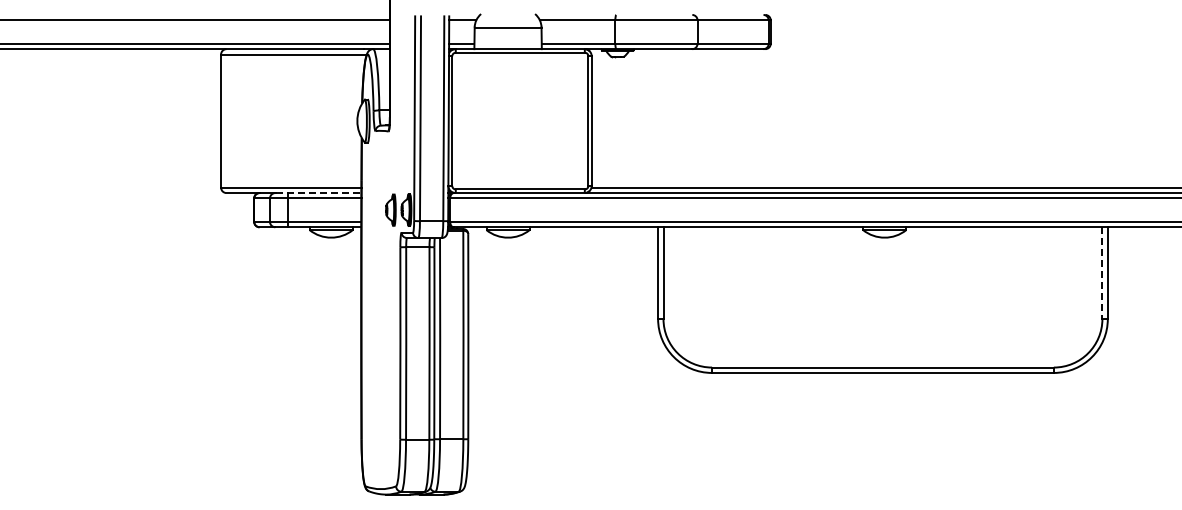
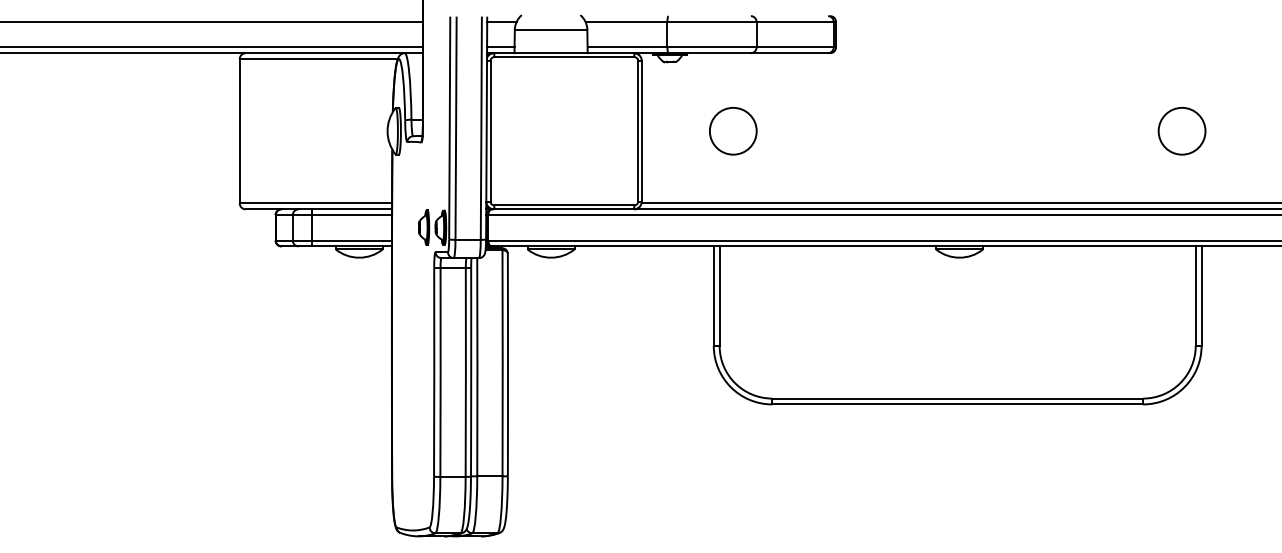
circle: (675, 120) -> (732, 130), added
circle: (1089, 120) -> (1181, 130), added
line: (319, 193) -> (346, 209), dashed -> solid
line: (1102, 273) -> (1195, 296), dashed -> solid

